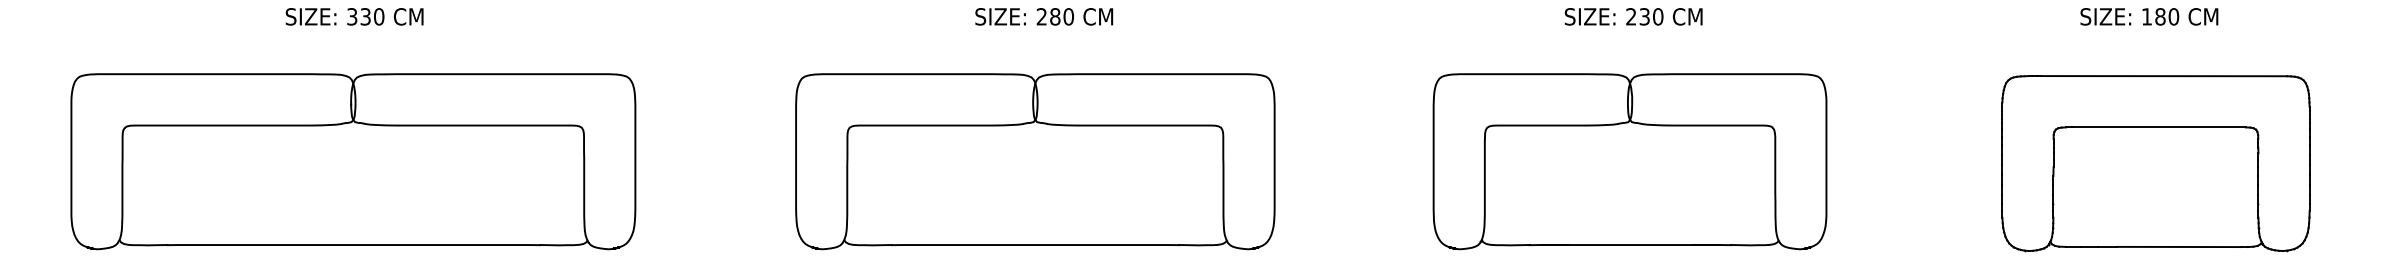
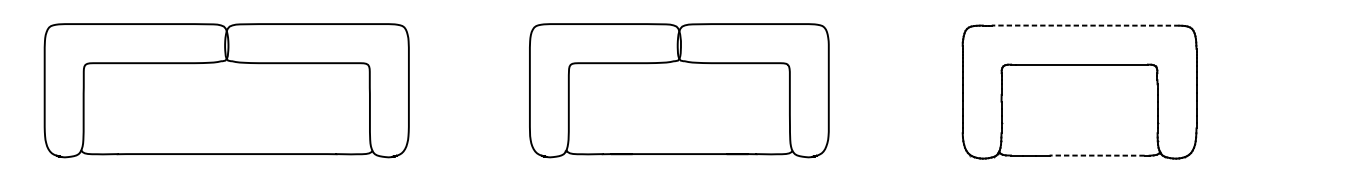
line: (2163, 76) -> (1085, 25), solid -> dashed
line: (2178, 246) -> (1096, 155), solid -> dashed

